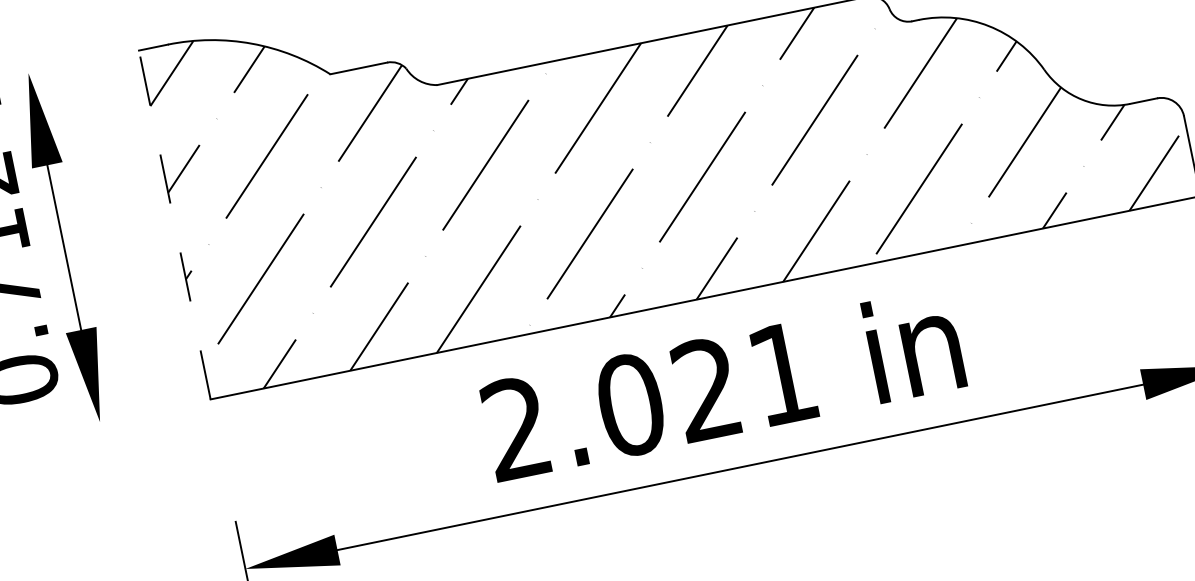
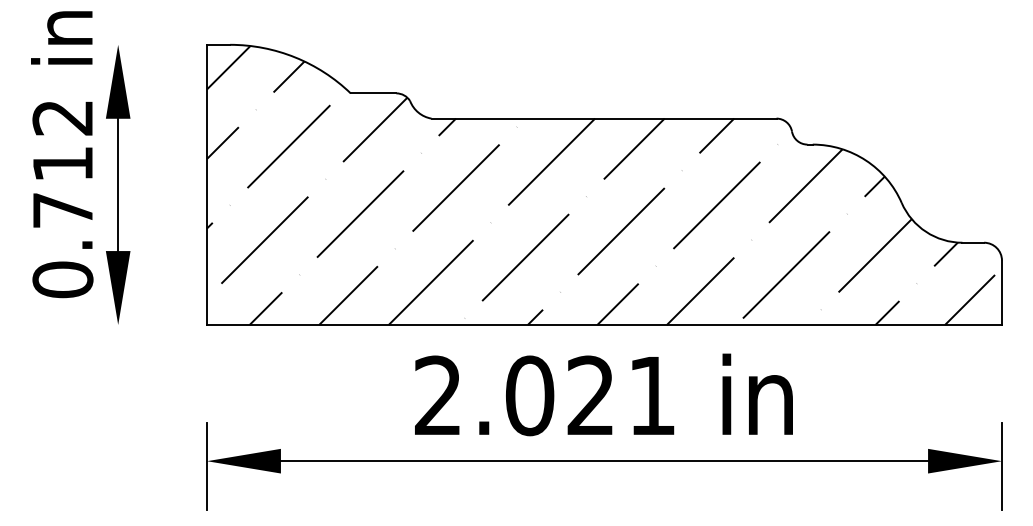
line: (174, 224) -> (206, 184), dashed -> solid

